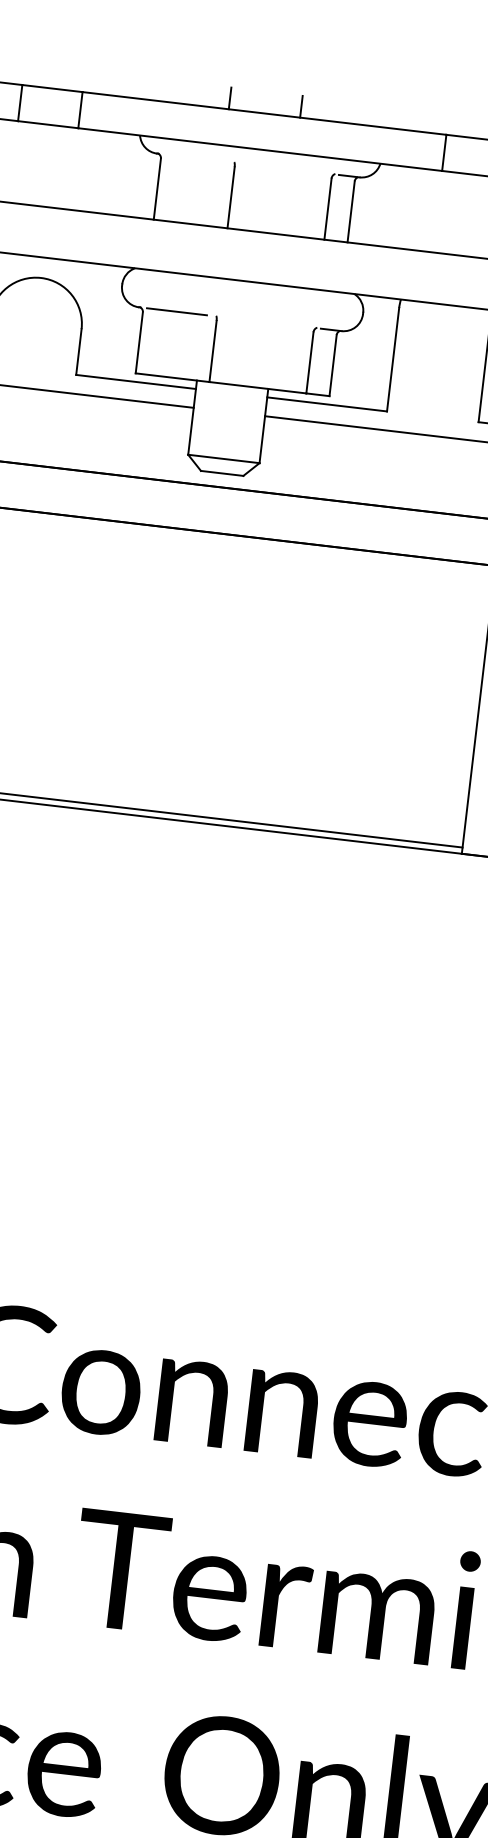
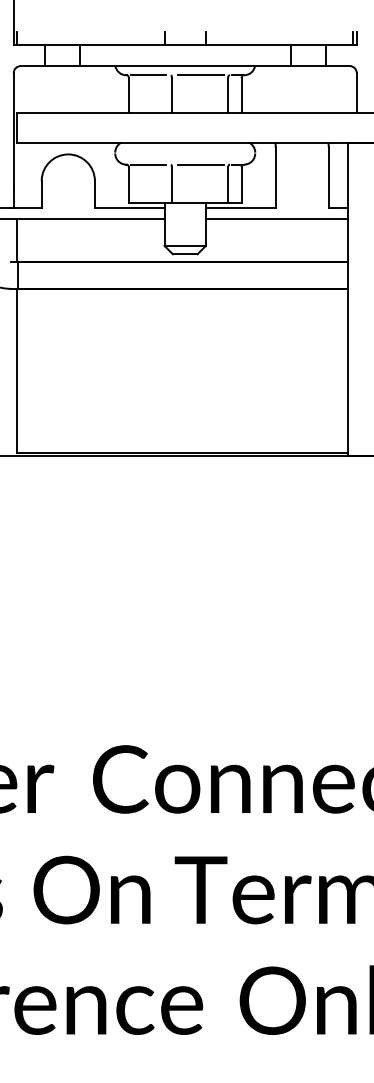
line: (195, 158) -> (148, 75), added
line: (284, 168) -> (200, 75), added
line: (266, 322) -> (200, 164), added

